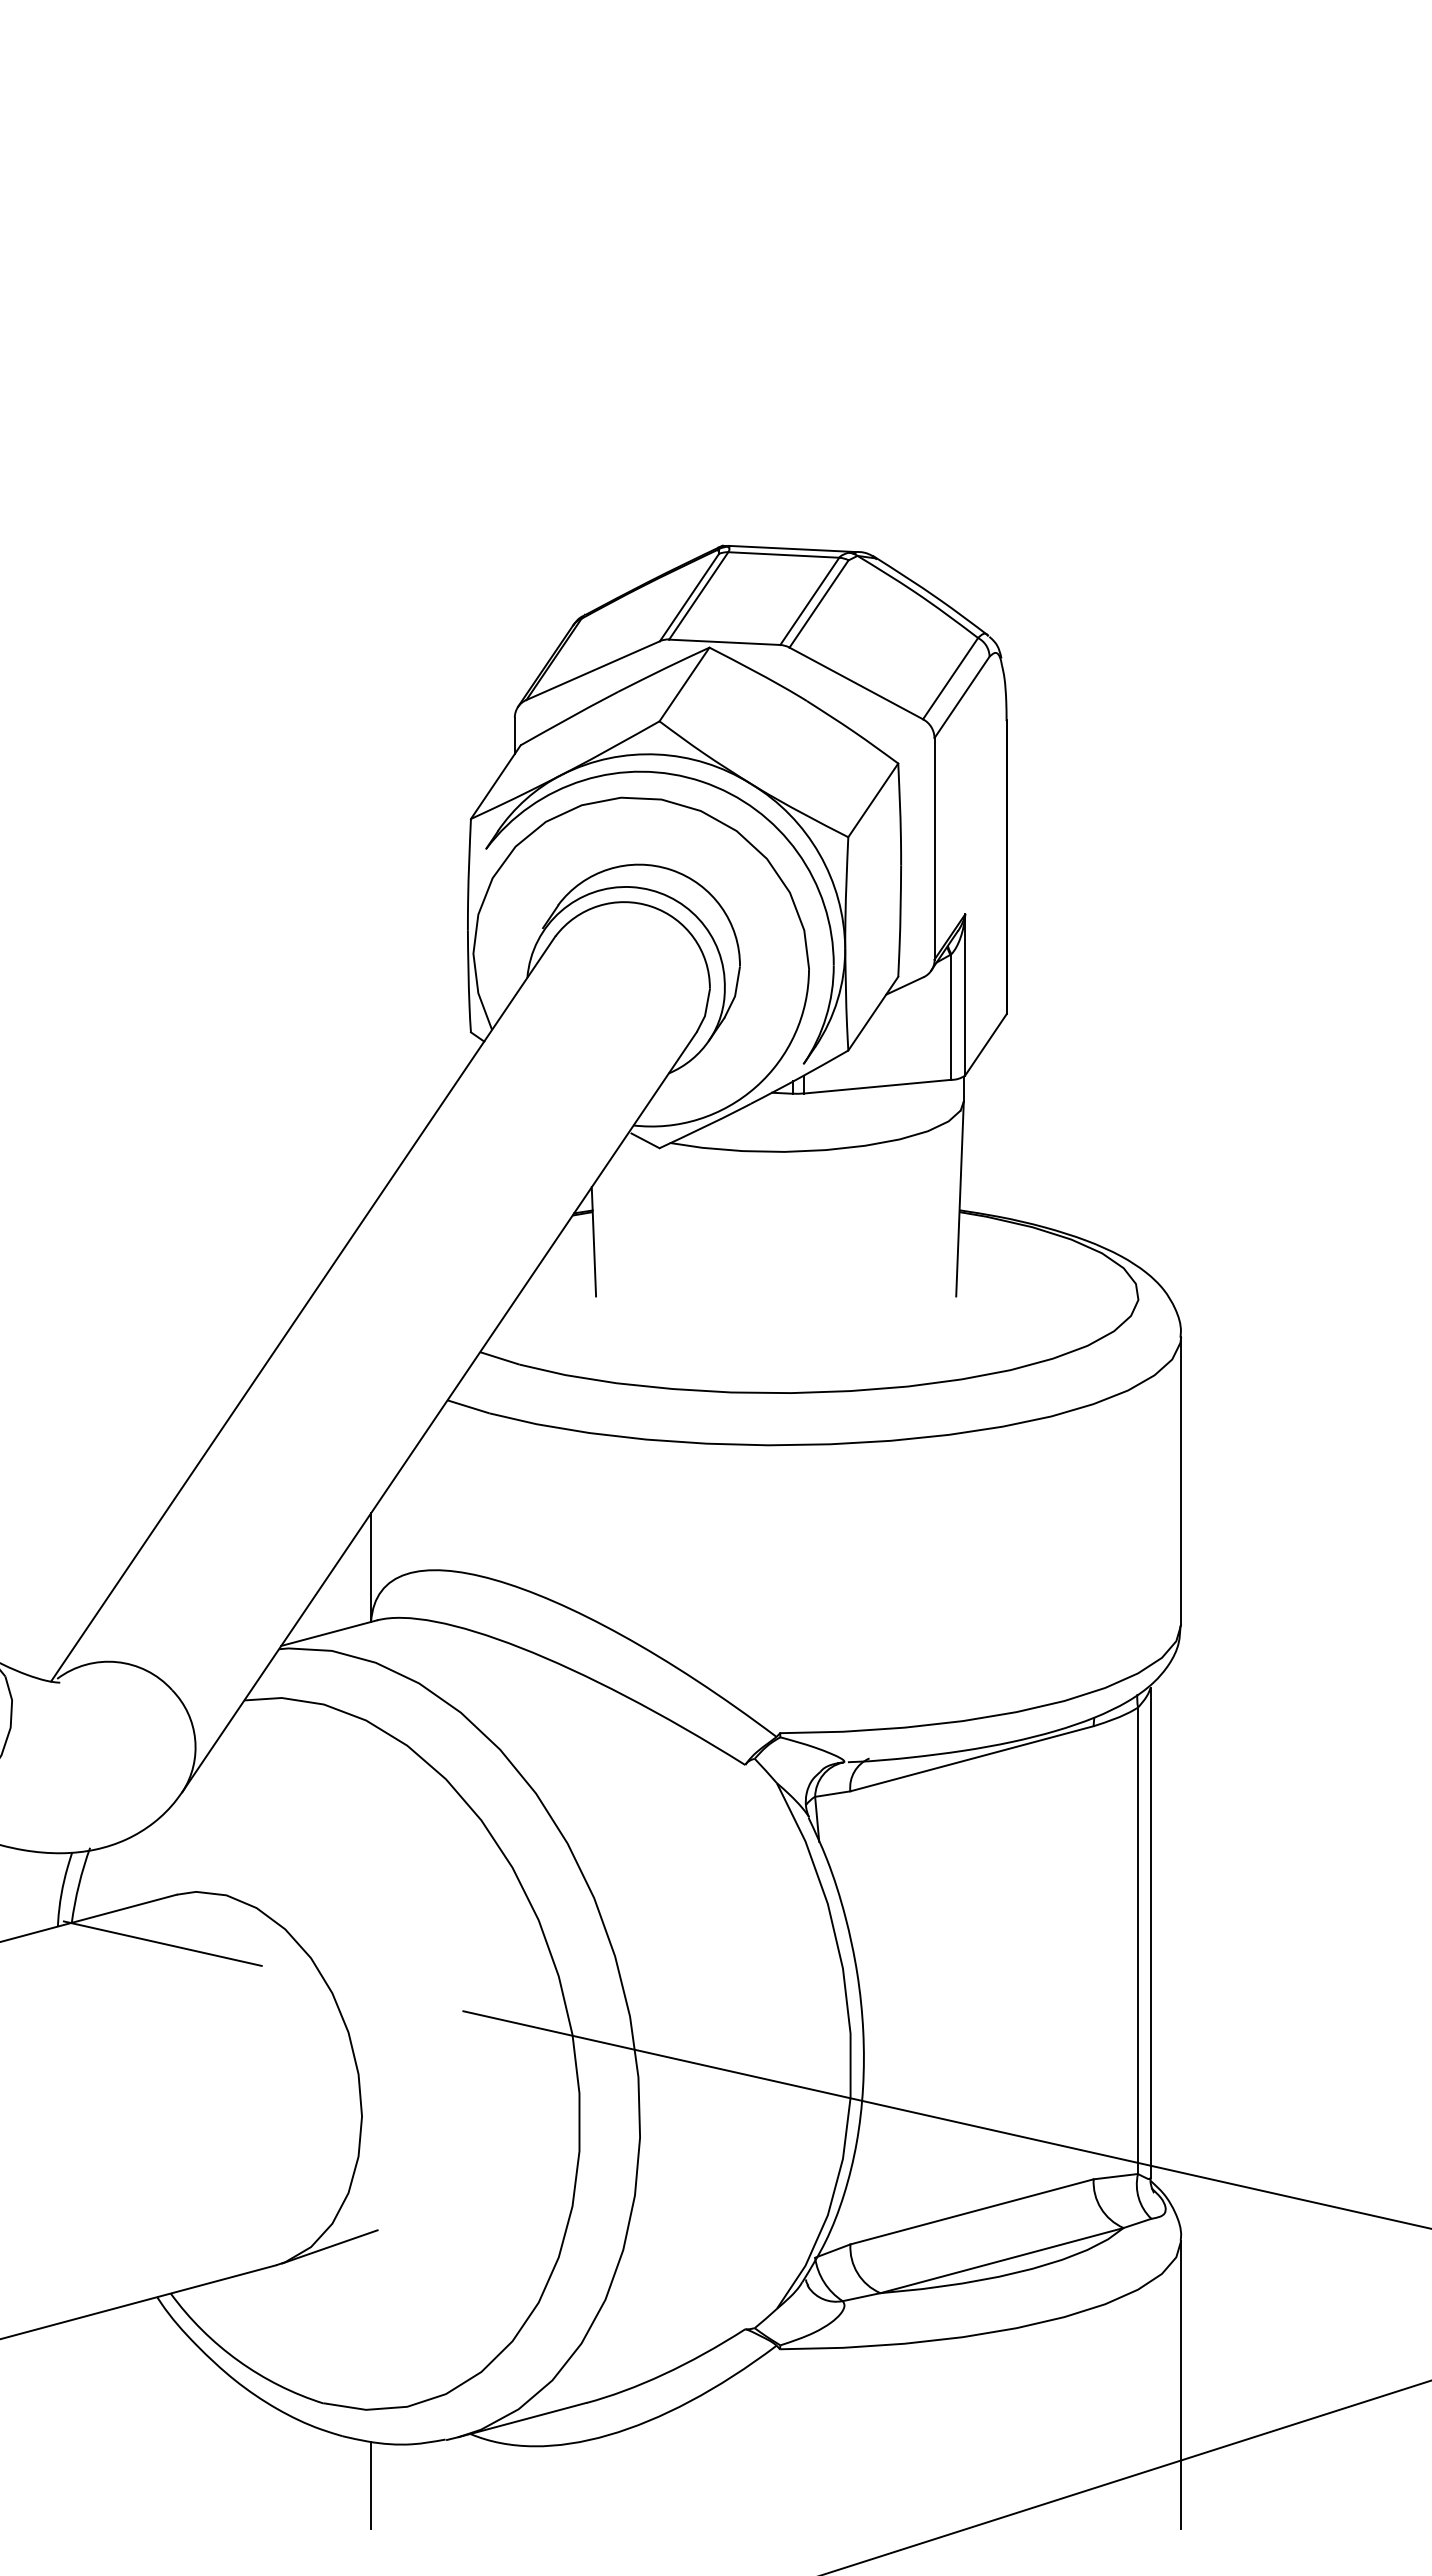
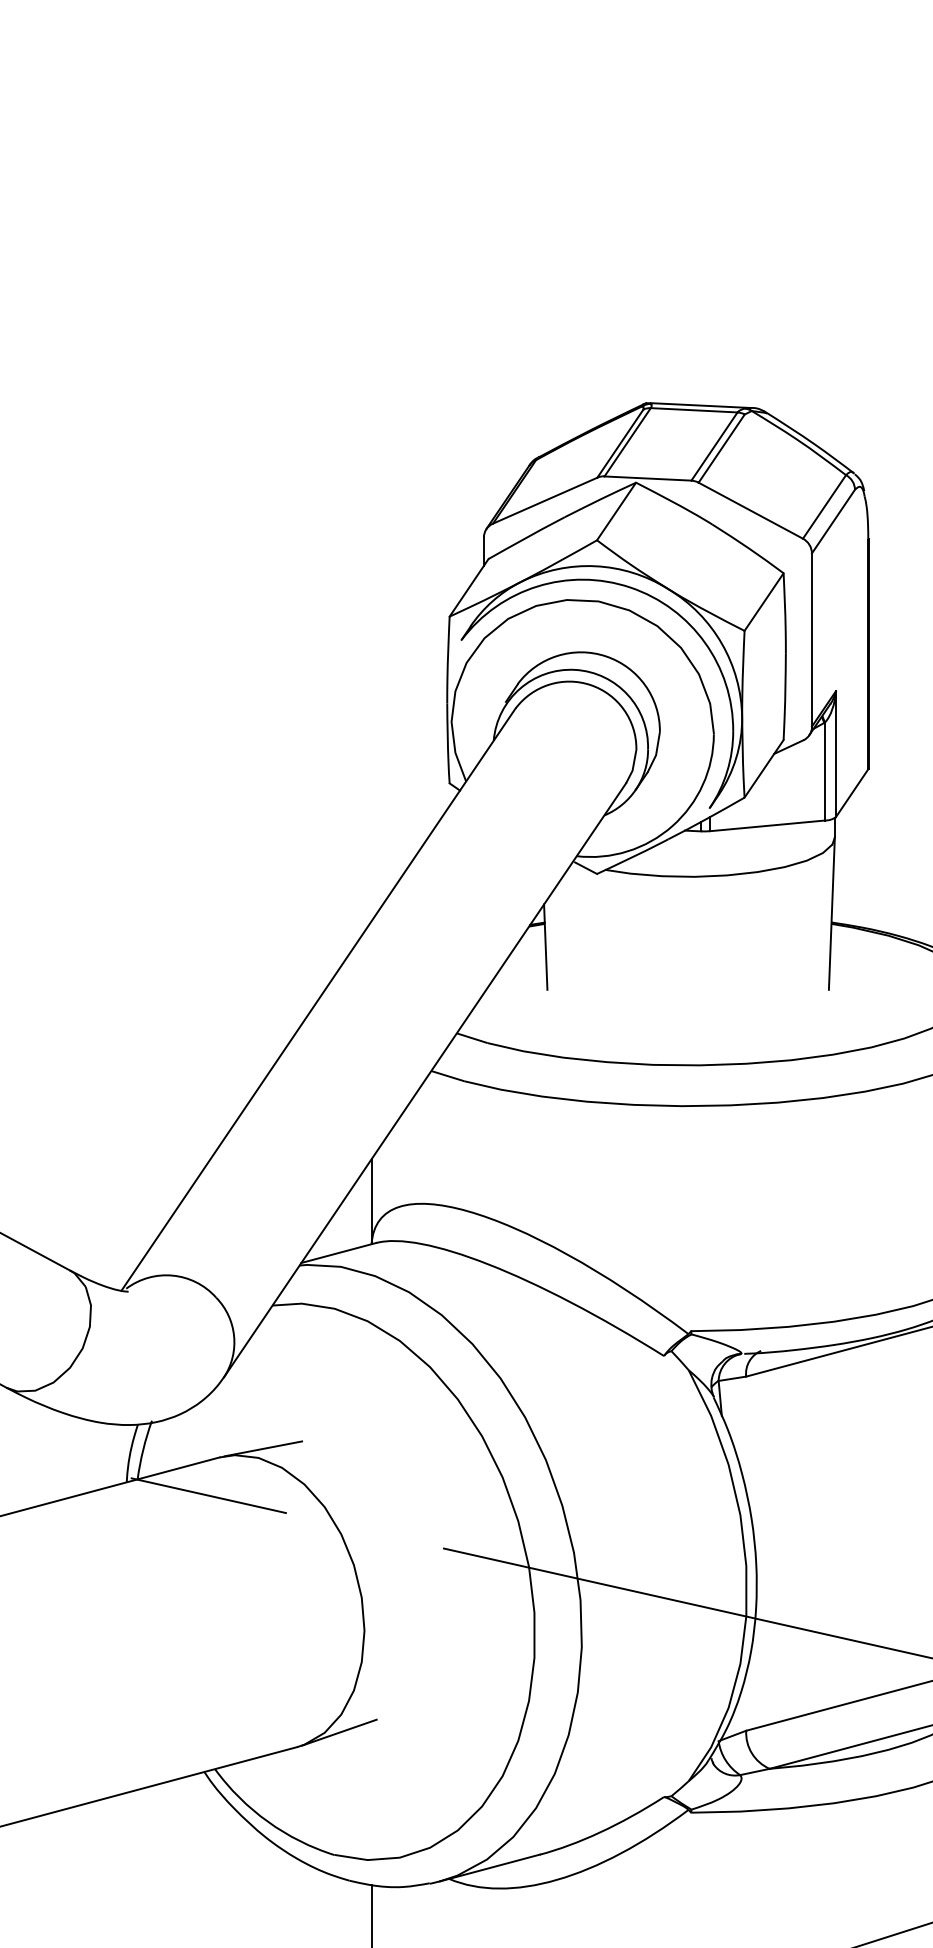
line: (232, 1883) -> (263, 1448), added

